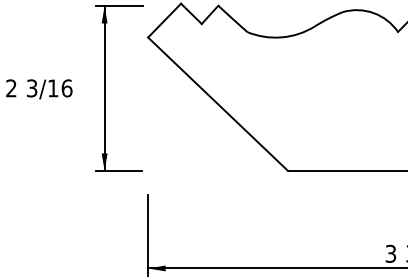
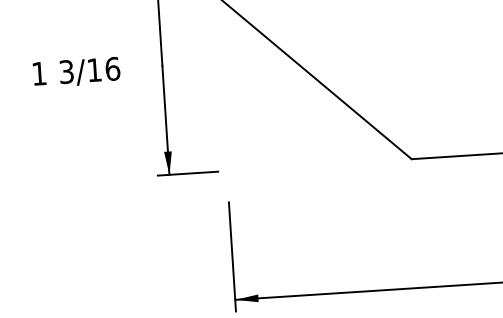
text: (11, 88) -> (39, 73), 2 -> 1

